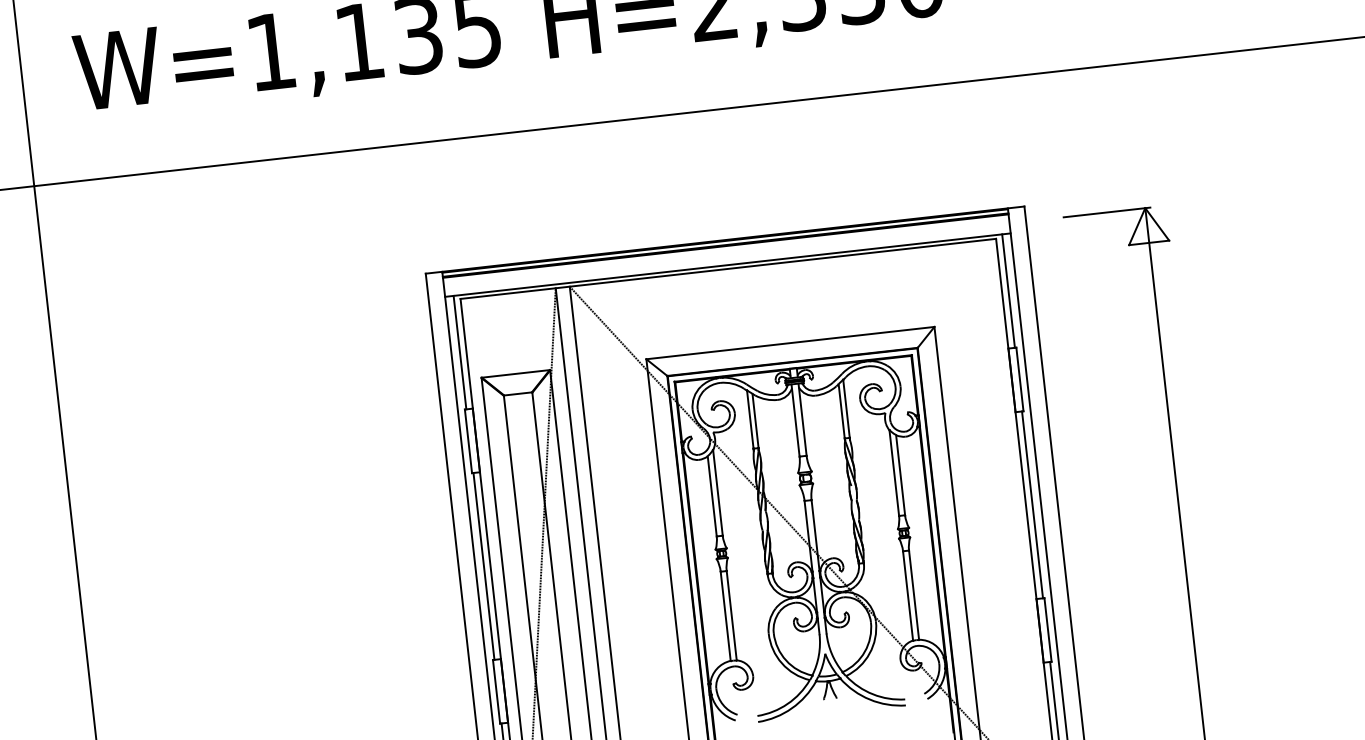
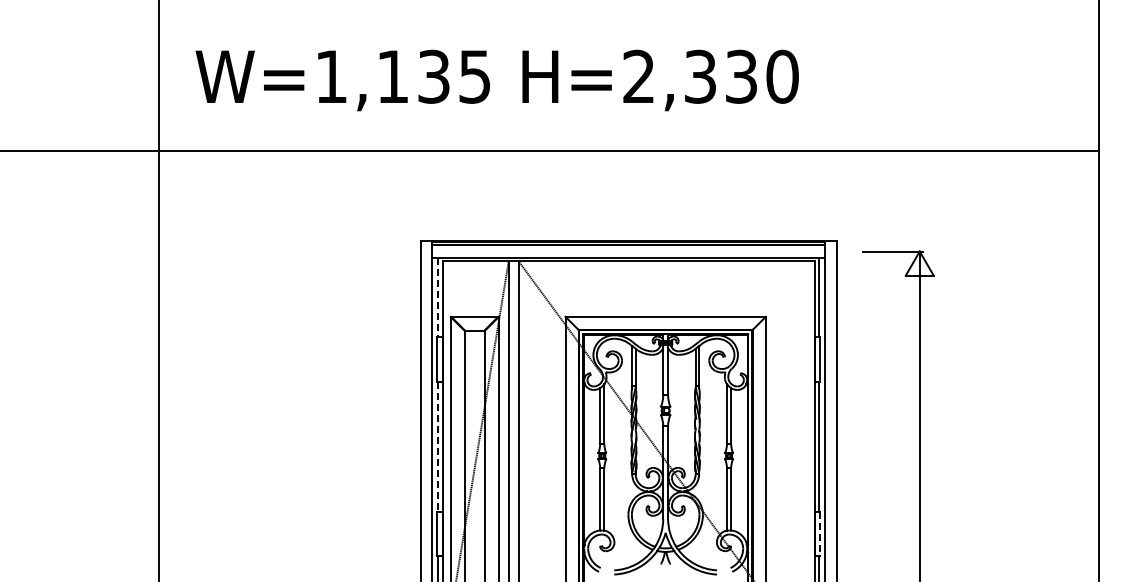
line: (460, 353) -> (438, 298), solid -> dashed
line: (484, 566) -> (438, 446), solid -> dashed
line: (1048, 631) -> (820, 534), solid -> dashed

